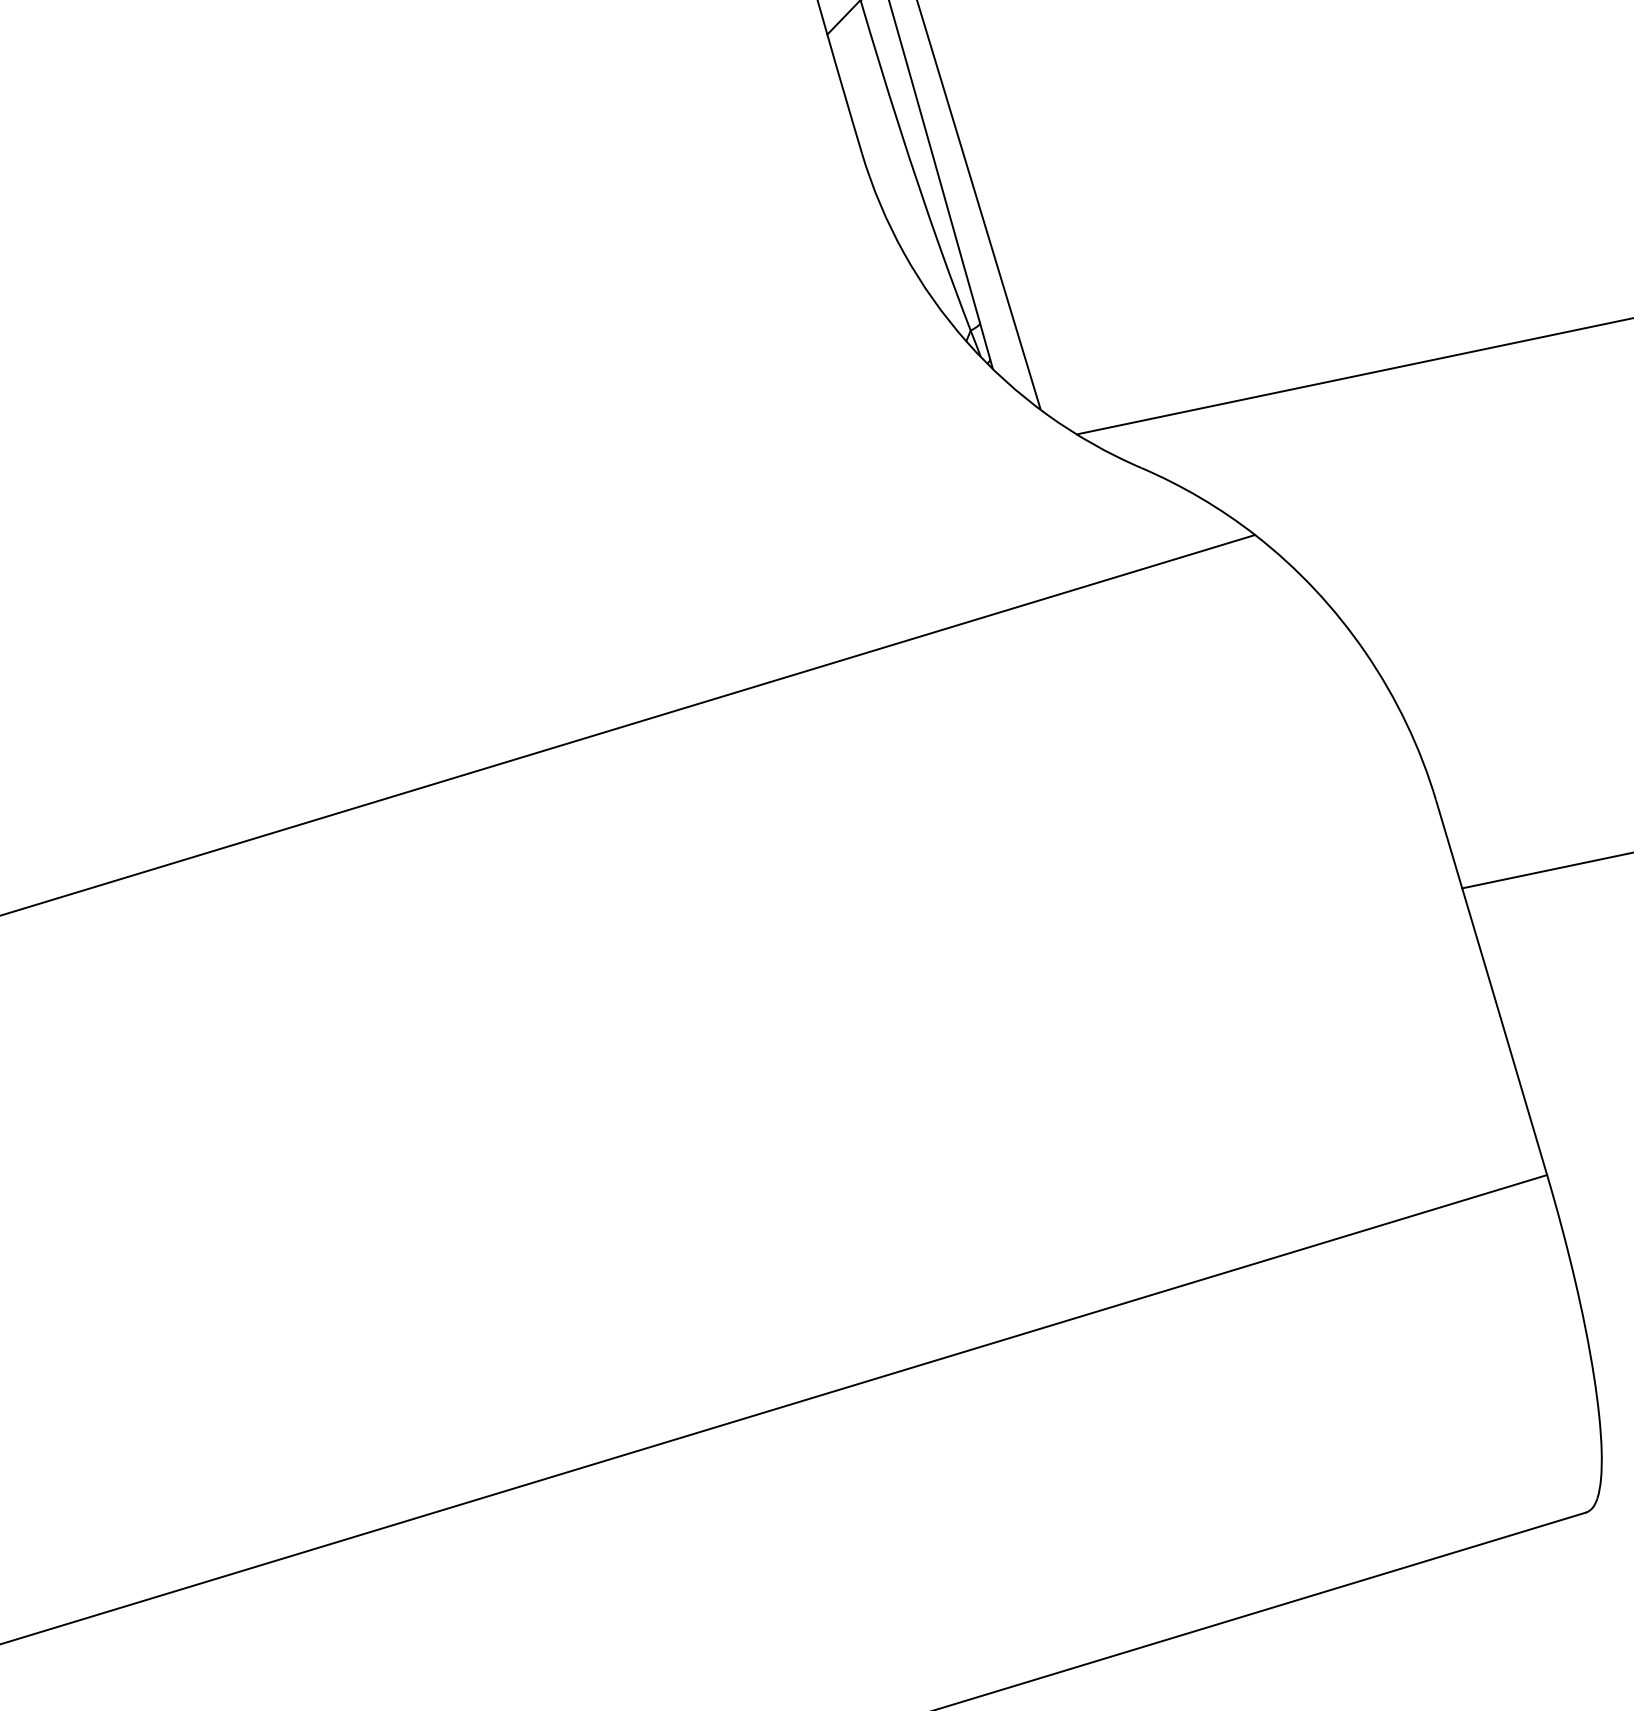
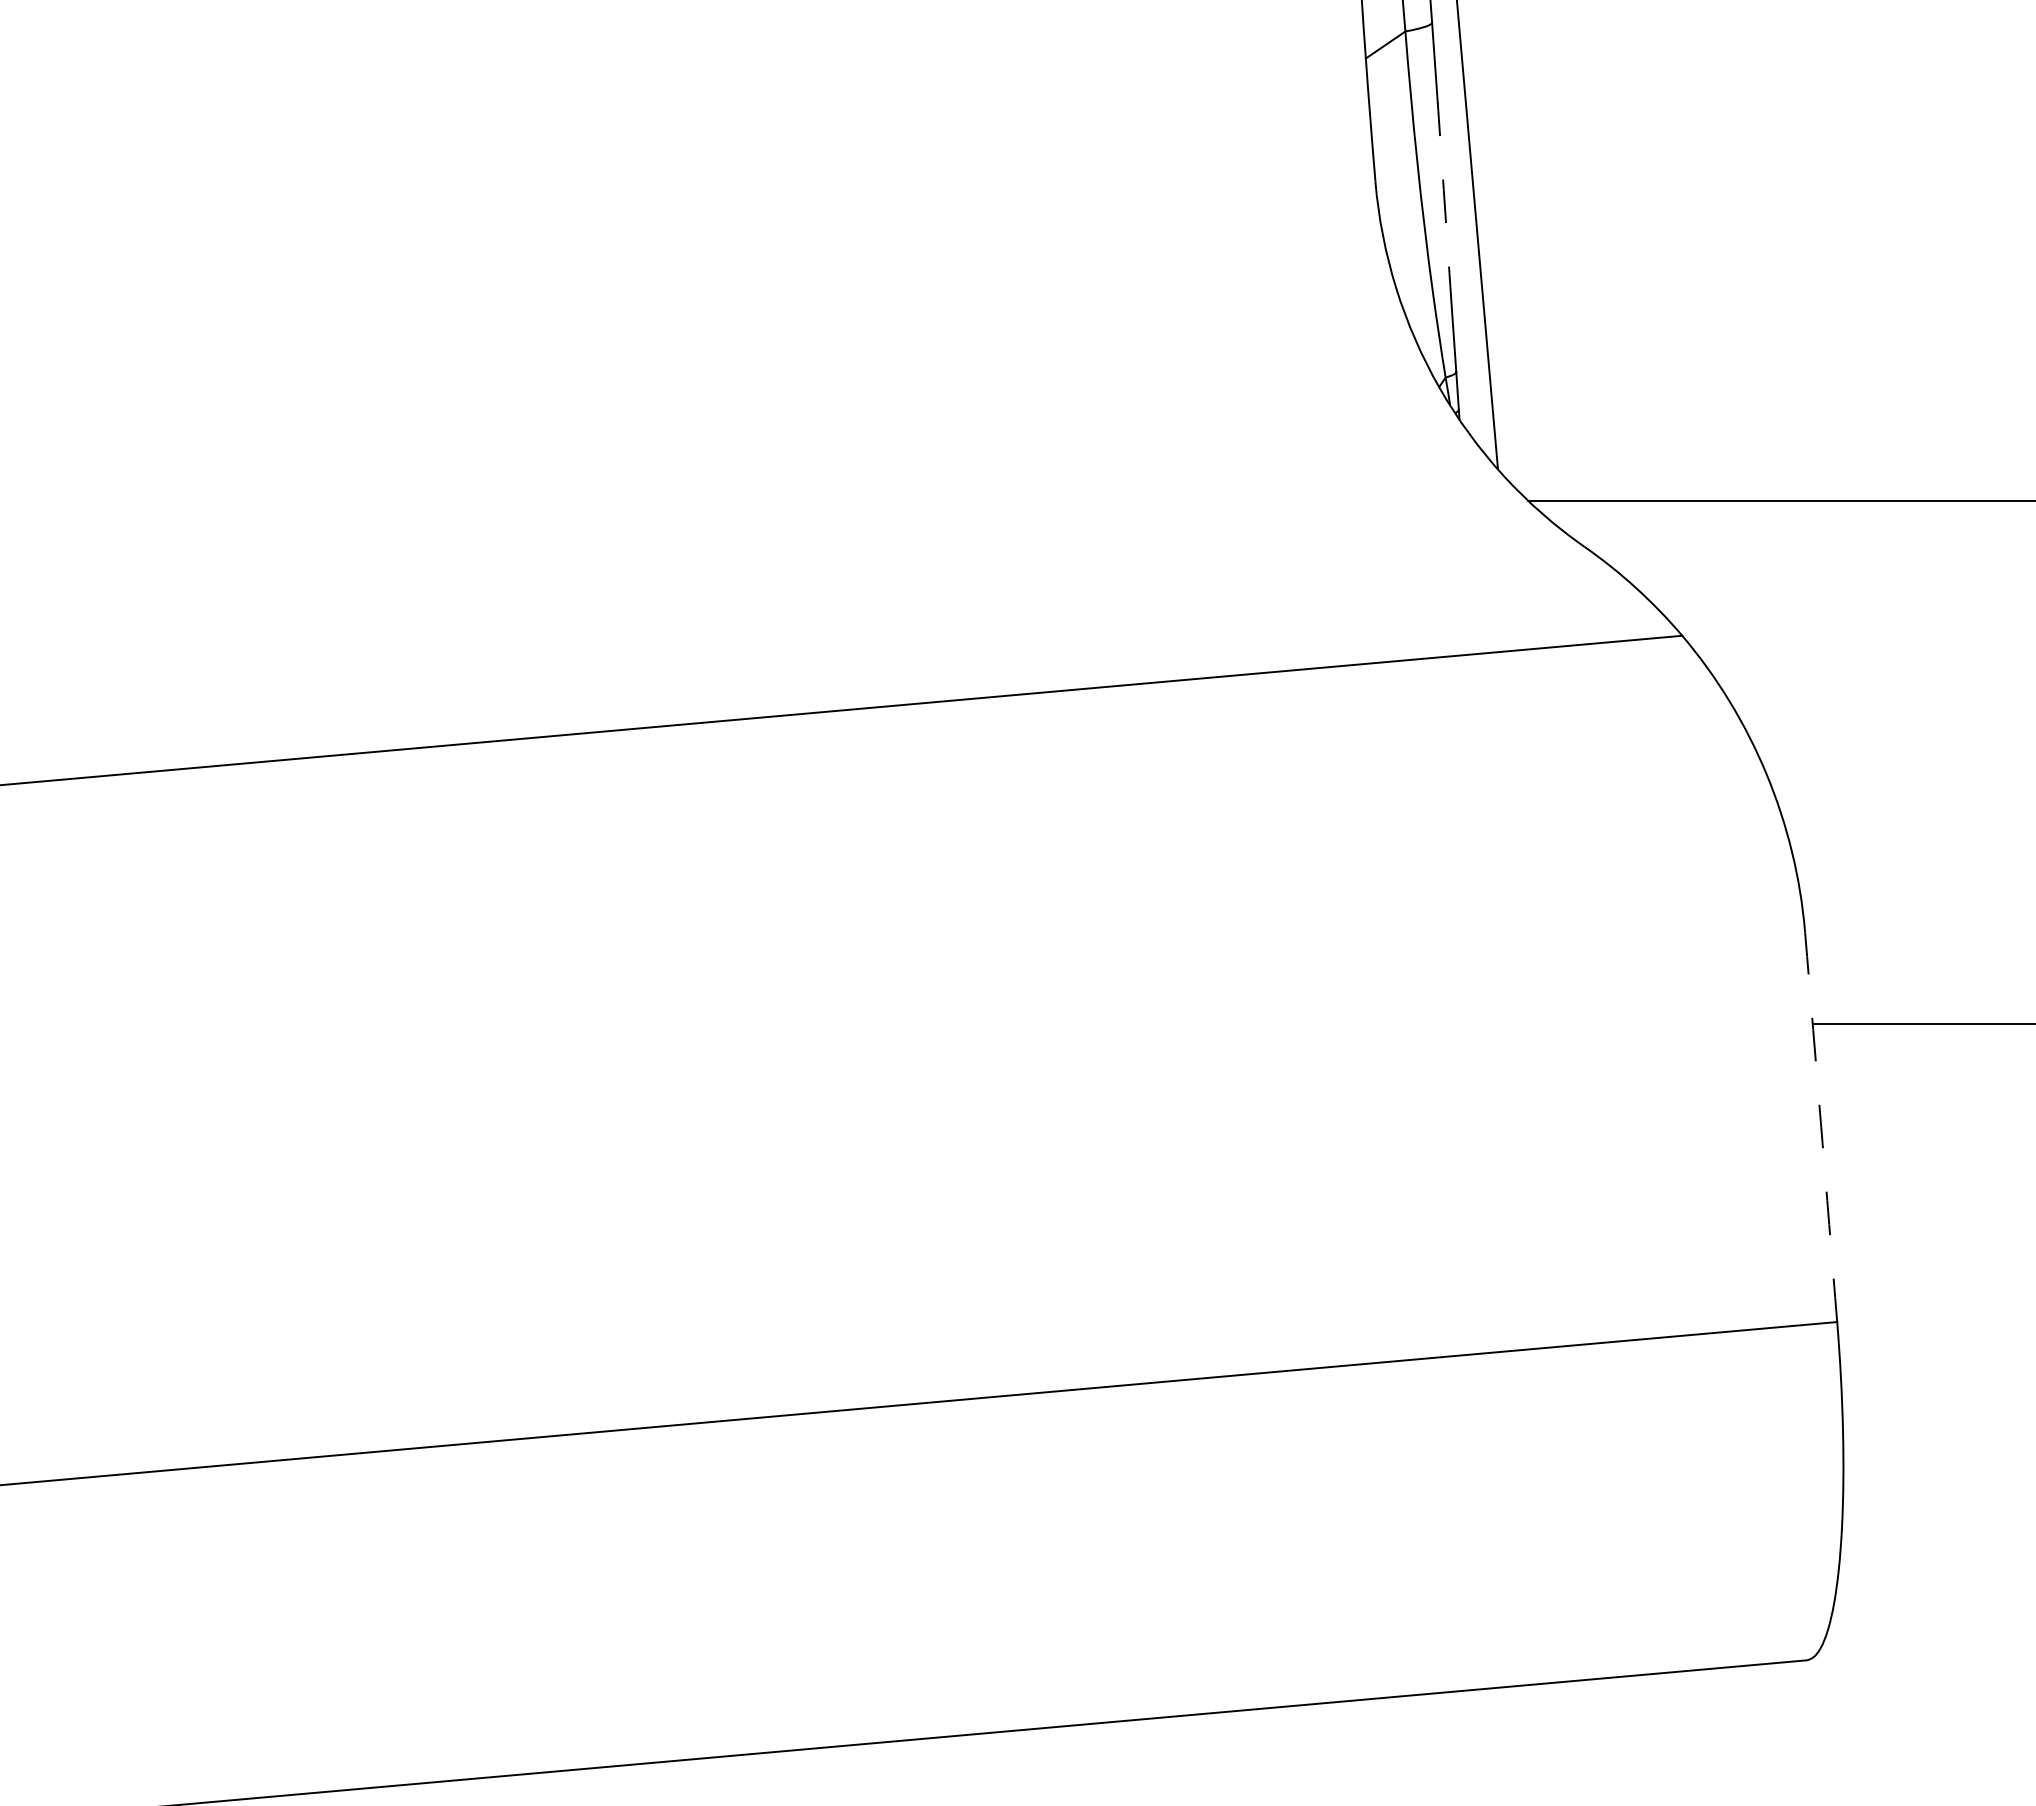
line: (934, 163) -> (1444, 206), solid -> dashed
arc: (1491, 987) -> (1821, 1127), solid -> dashed

